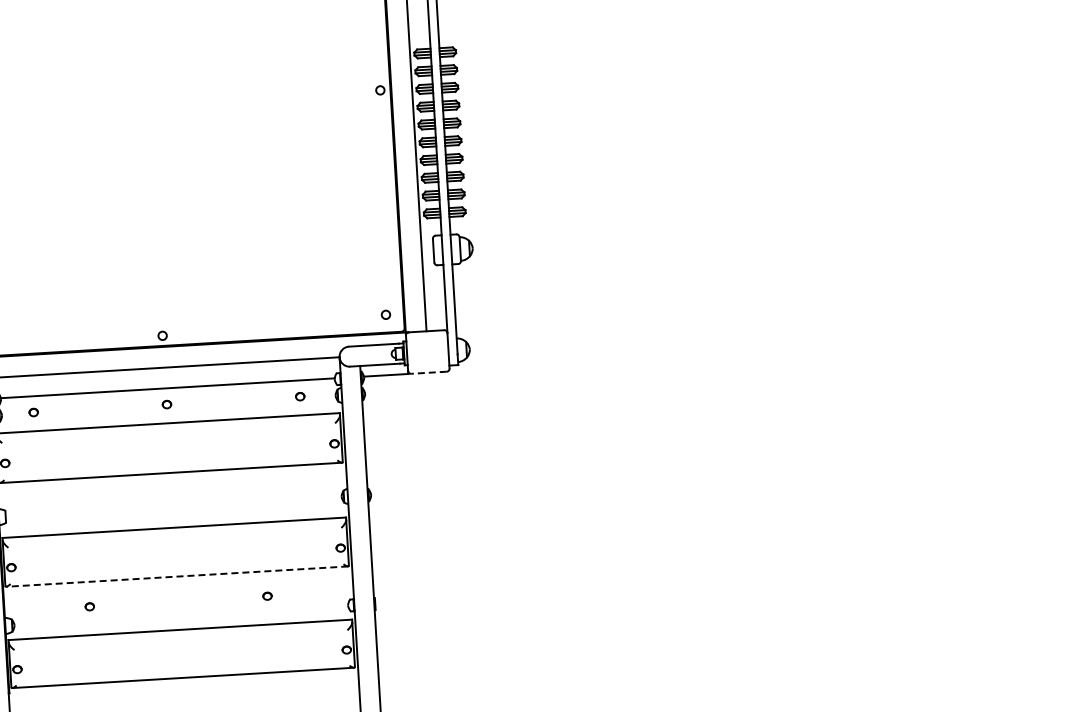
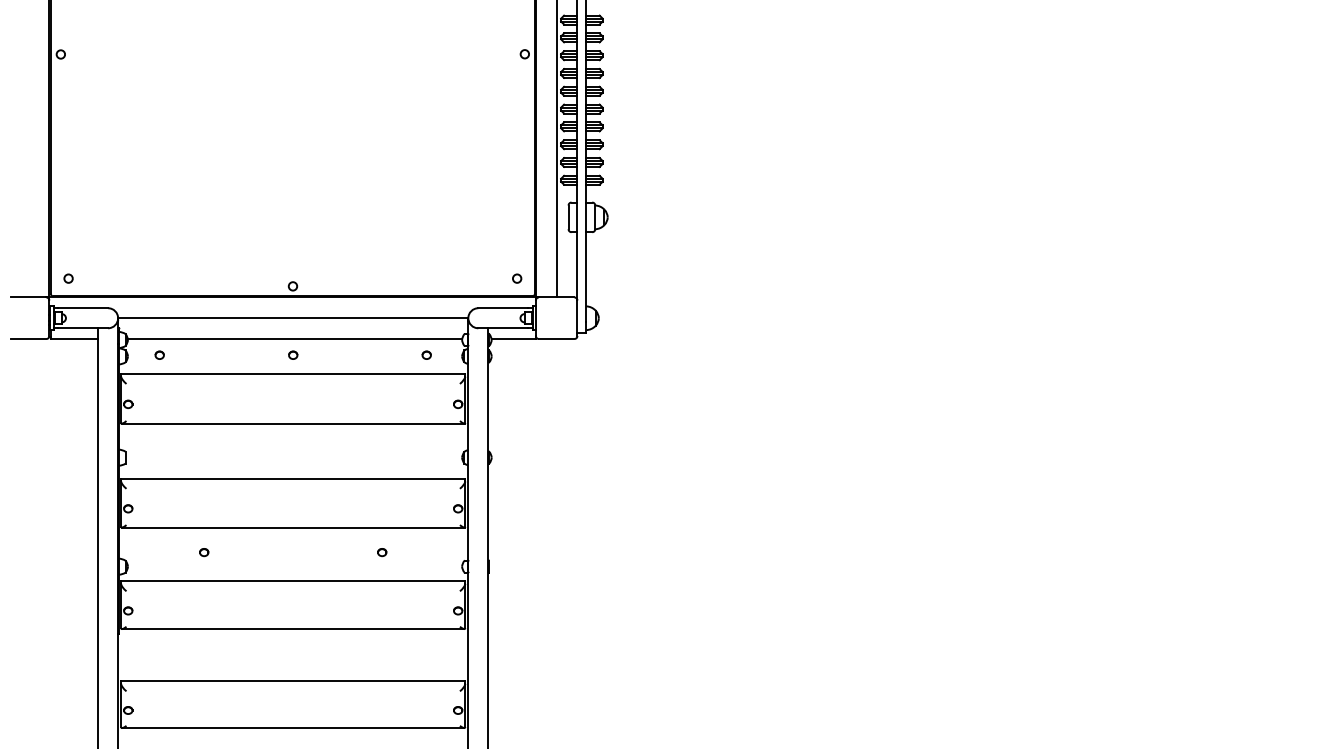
line: (428, 373) -> (556, 339), dashed -> solid
line: (176, 576) -> (292, 527), dashed -> solid

